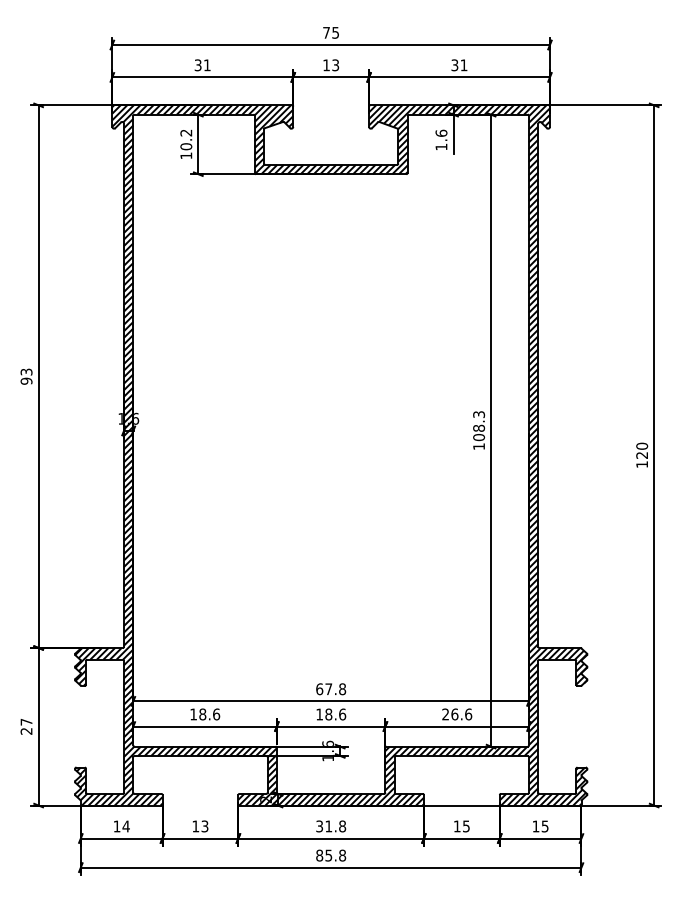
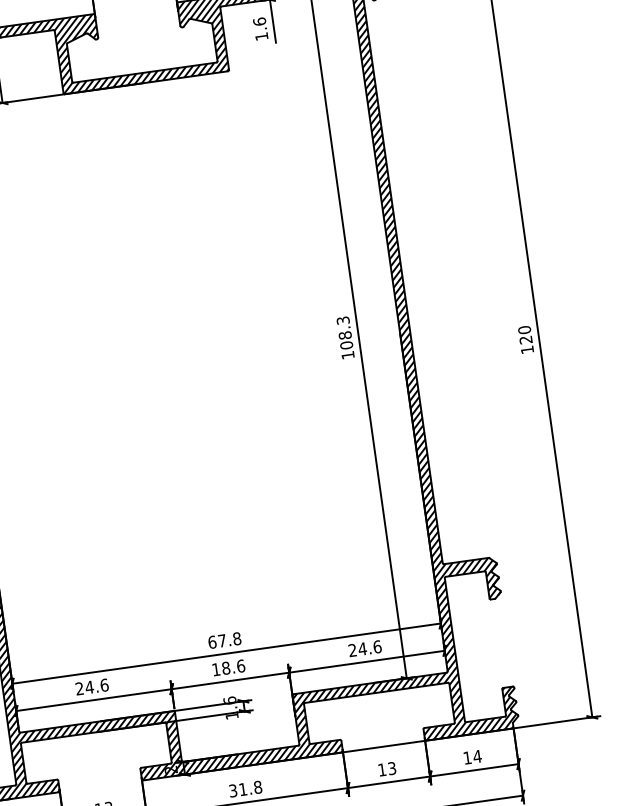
text: (198, 714) -> (84, 688), 18.6 -> 24.6
text: (454, 714) -> (362, 649), 26.6 -> 24.6
text: (466, 825) -> (392, 767), 15 -> 13
text: (544, 826) -> (476, 756), 15 -> 14

